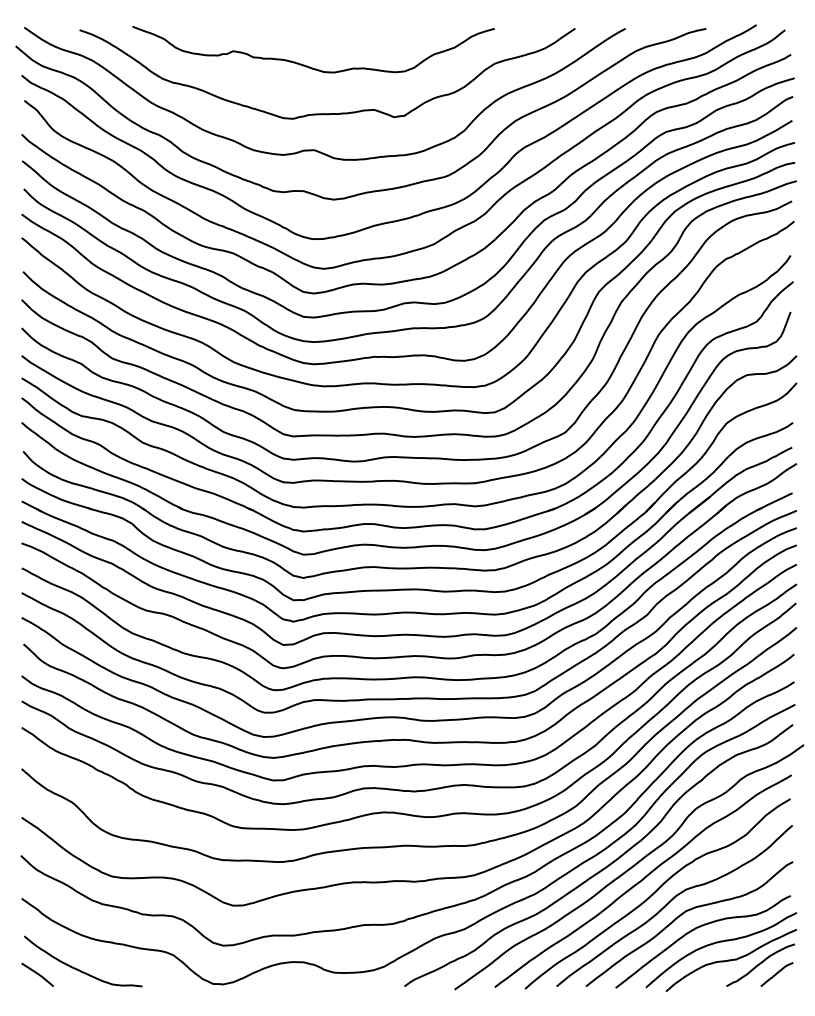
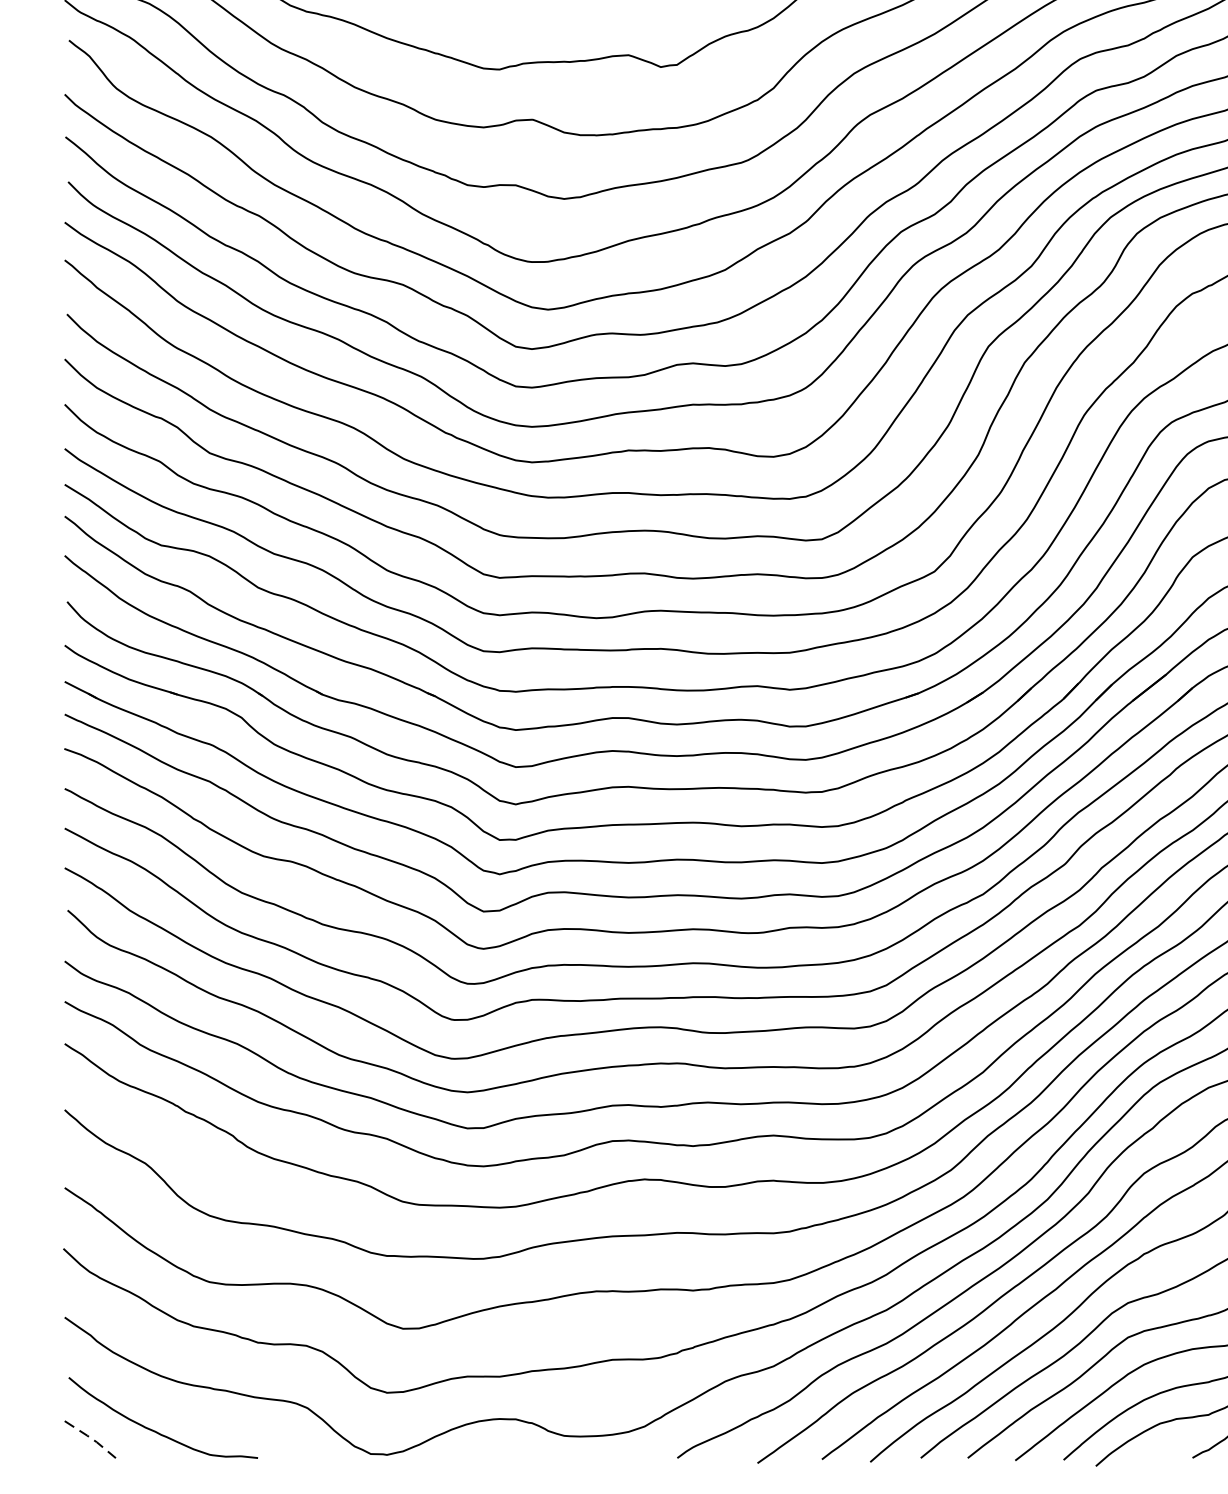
line: (38, 974) -> (91, 1438), solid -> dashed

